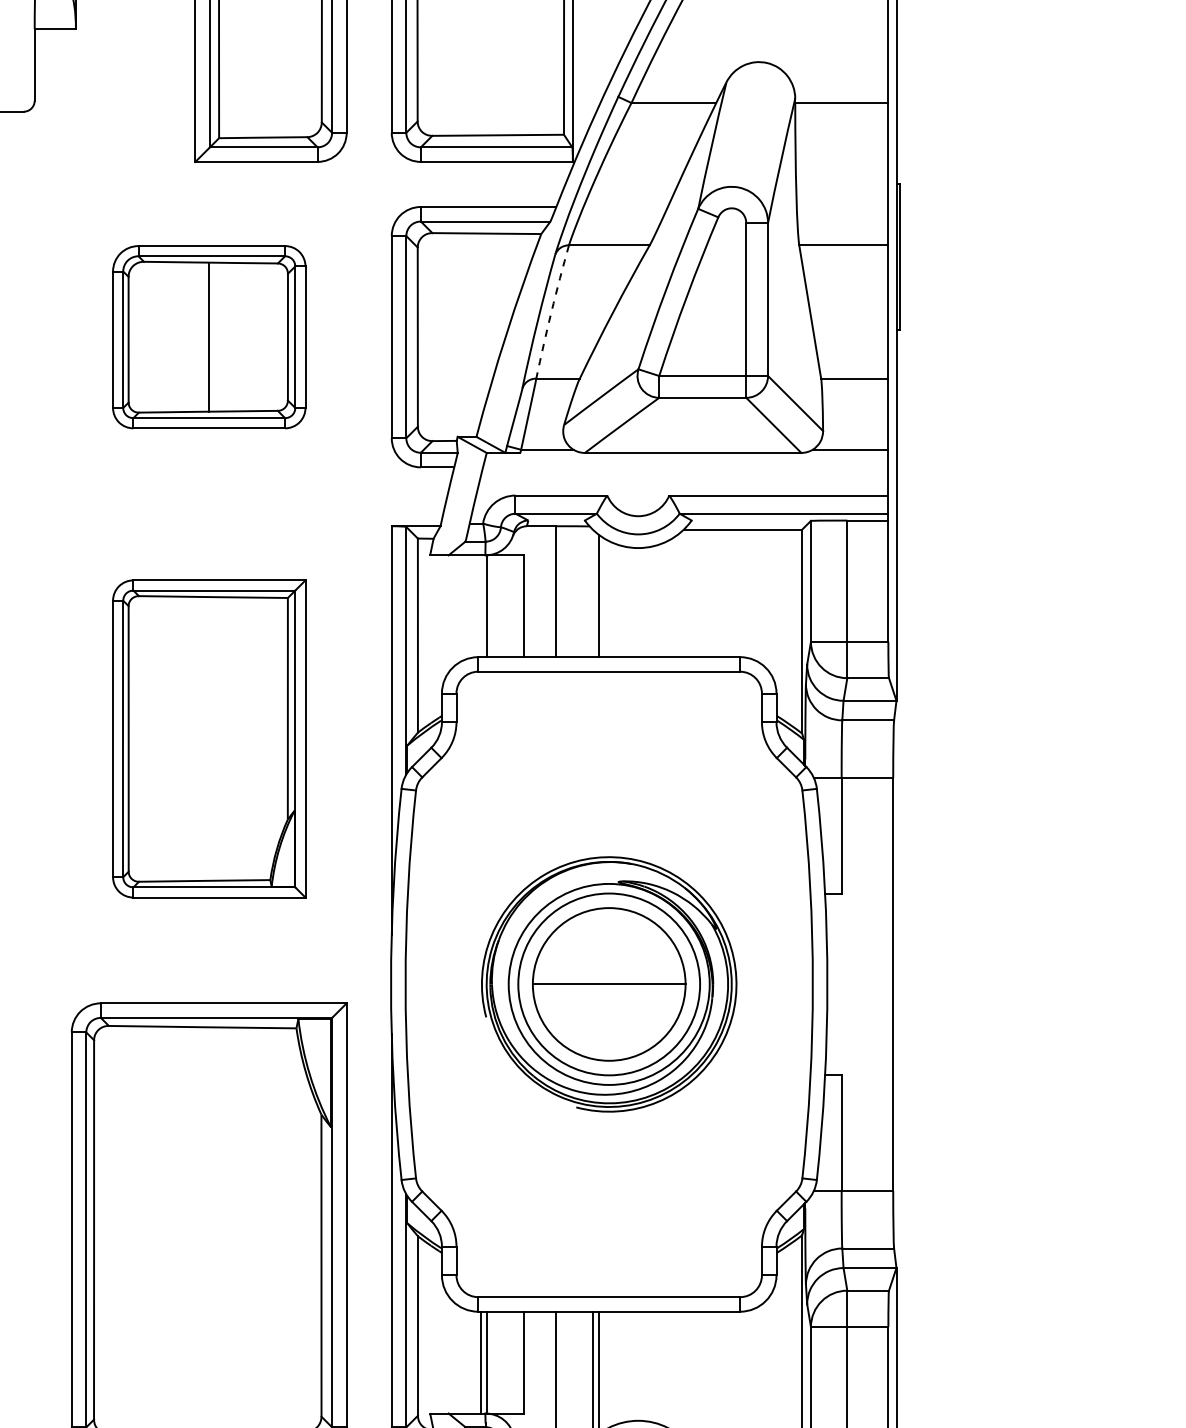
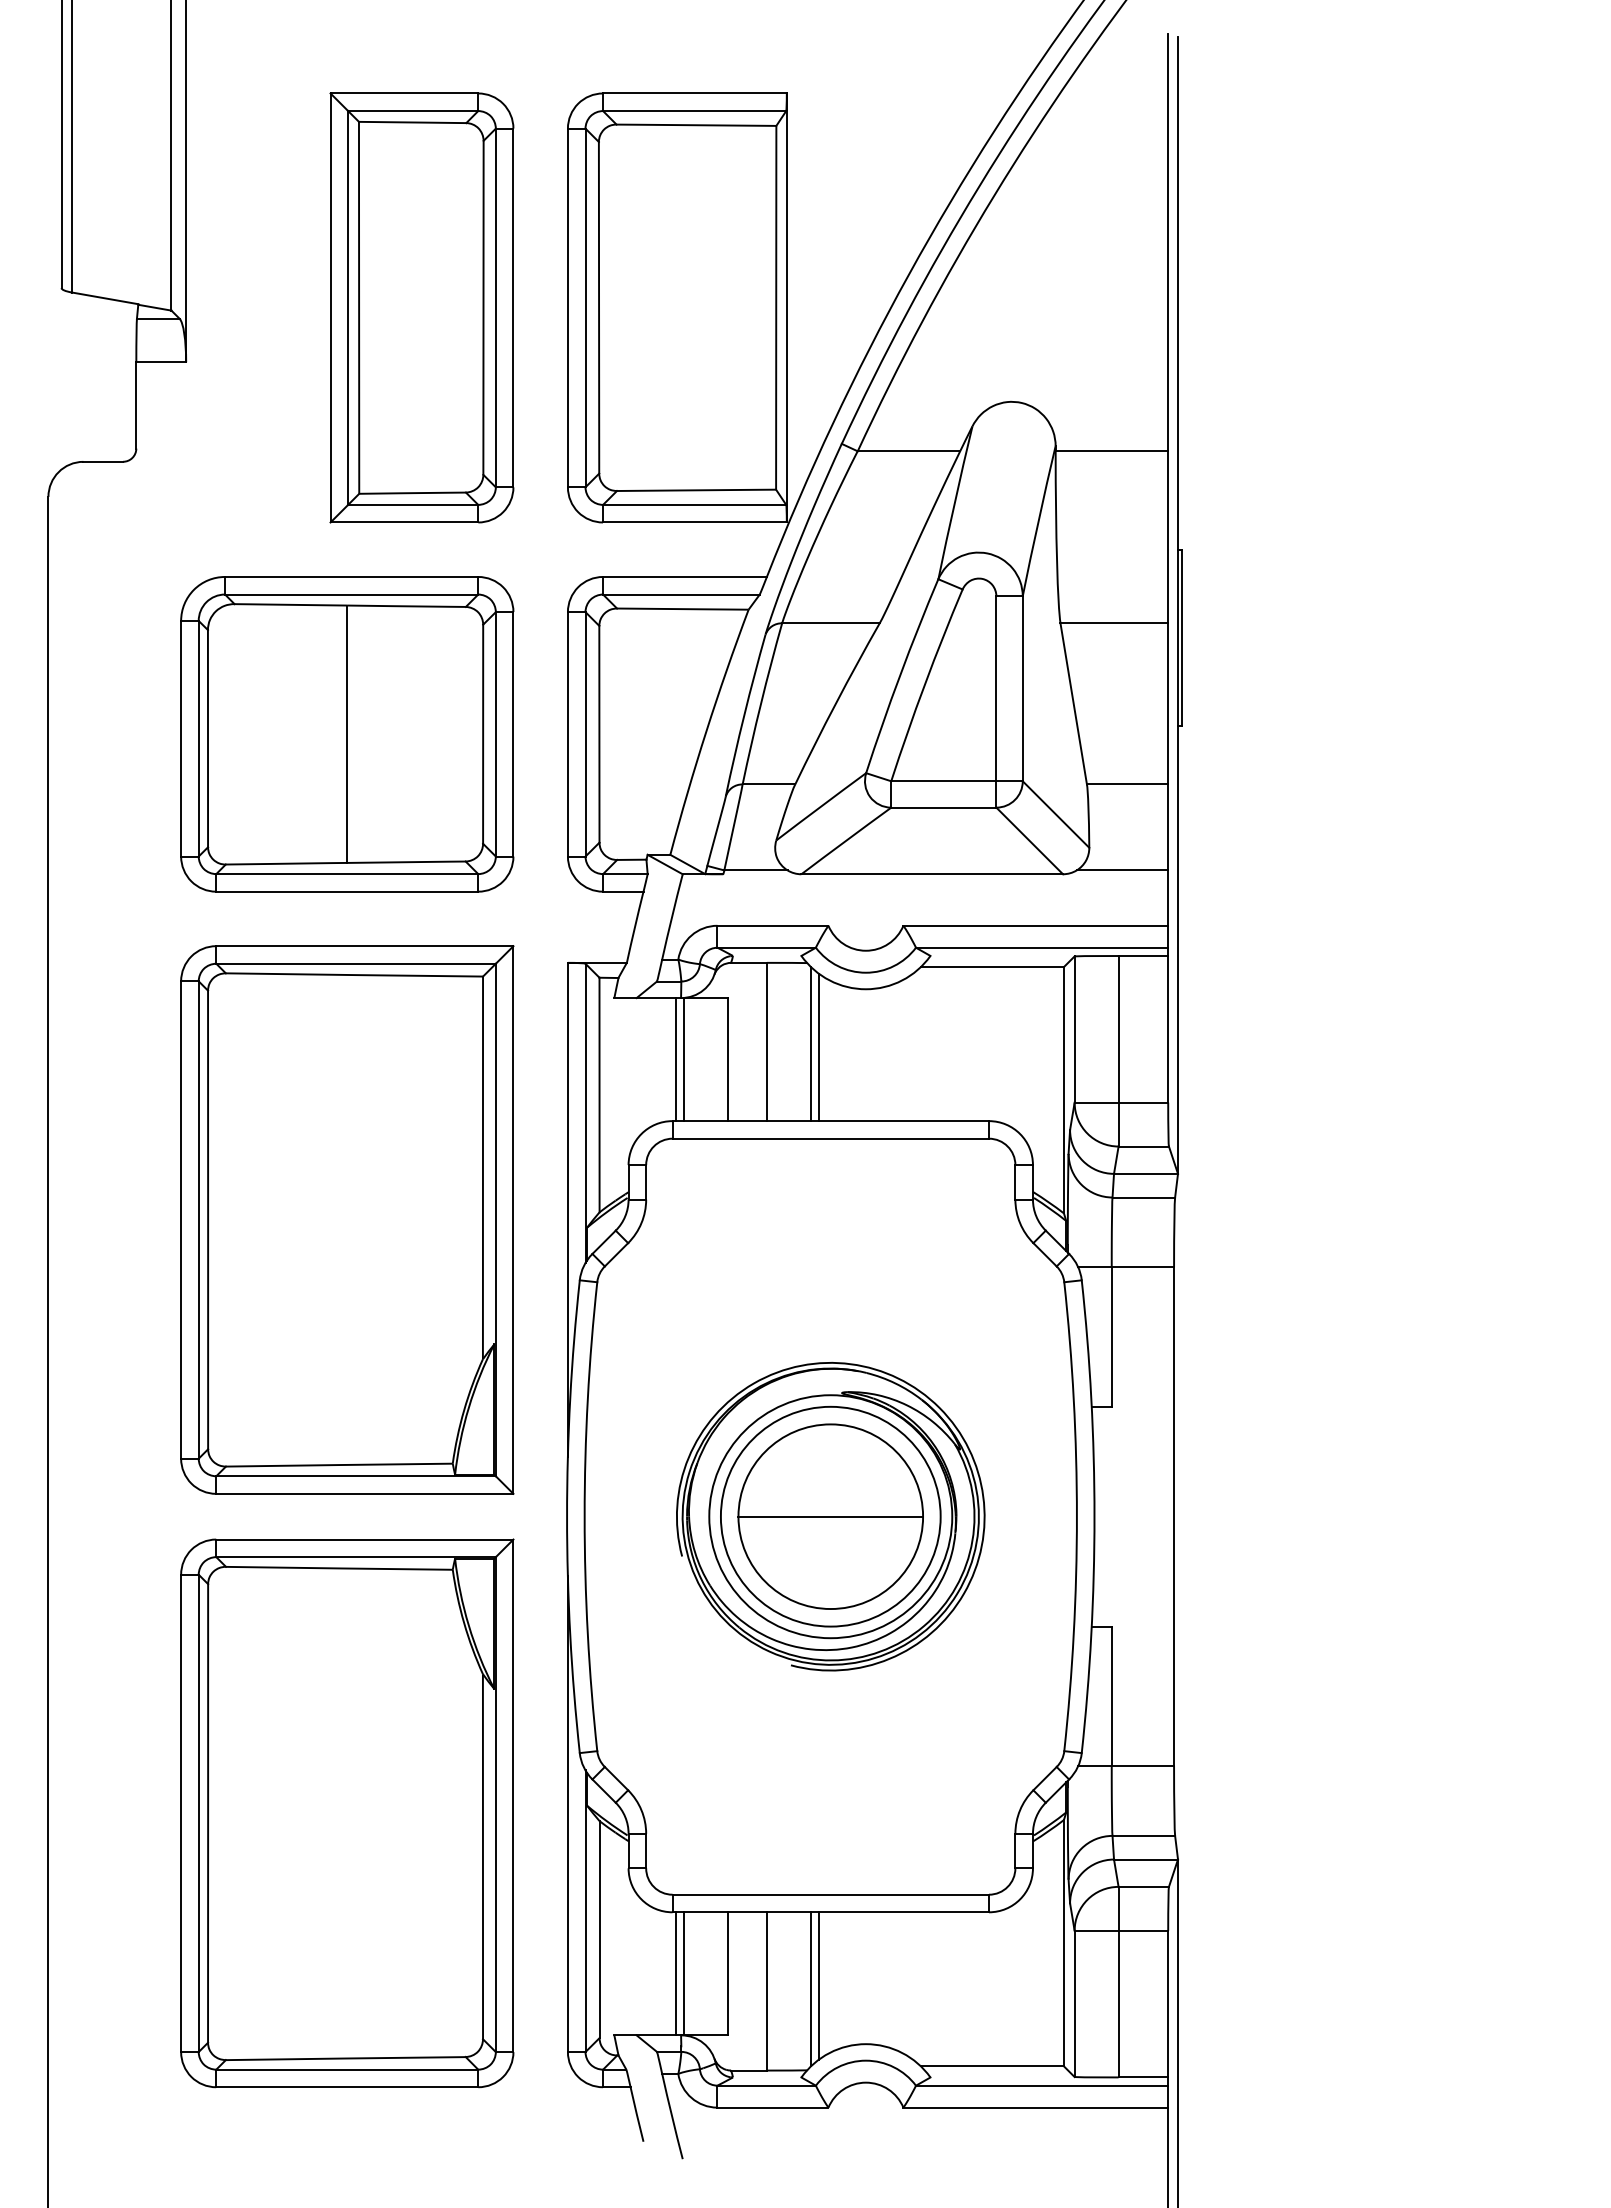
arc: (551, 311) -> (761, 703), dashed -> solid
part: (209, 337) -> (347, 734), size x1.43
line: (592, 592) -> (810, 1043), added
line: (481, 606) -> (676, 1059), added
part: (209, 738) -> (347, 1219), size x1.43

